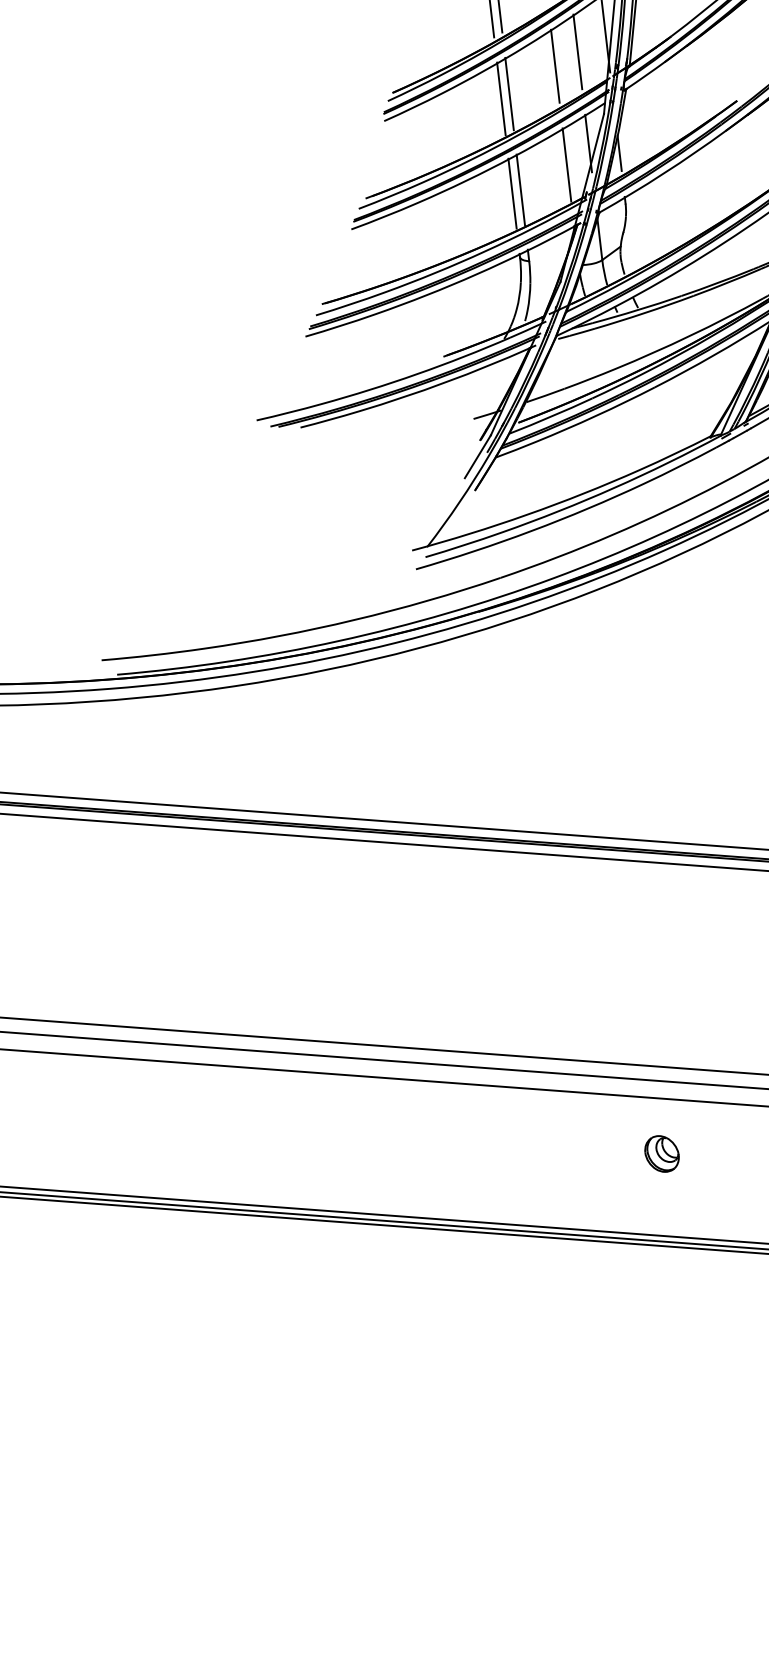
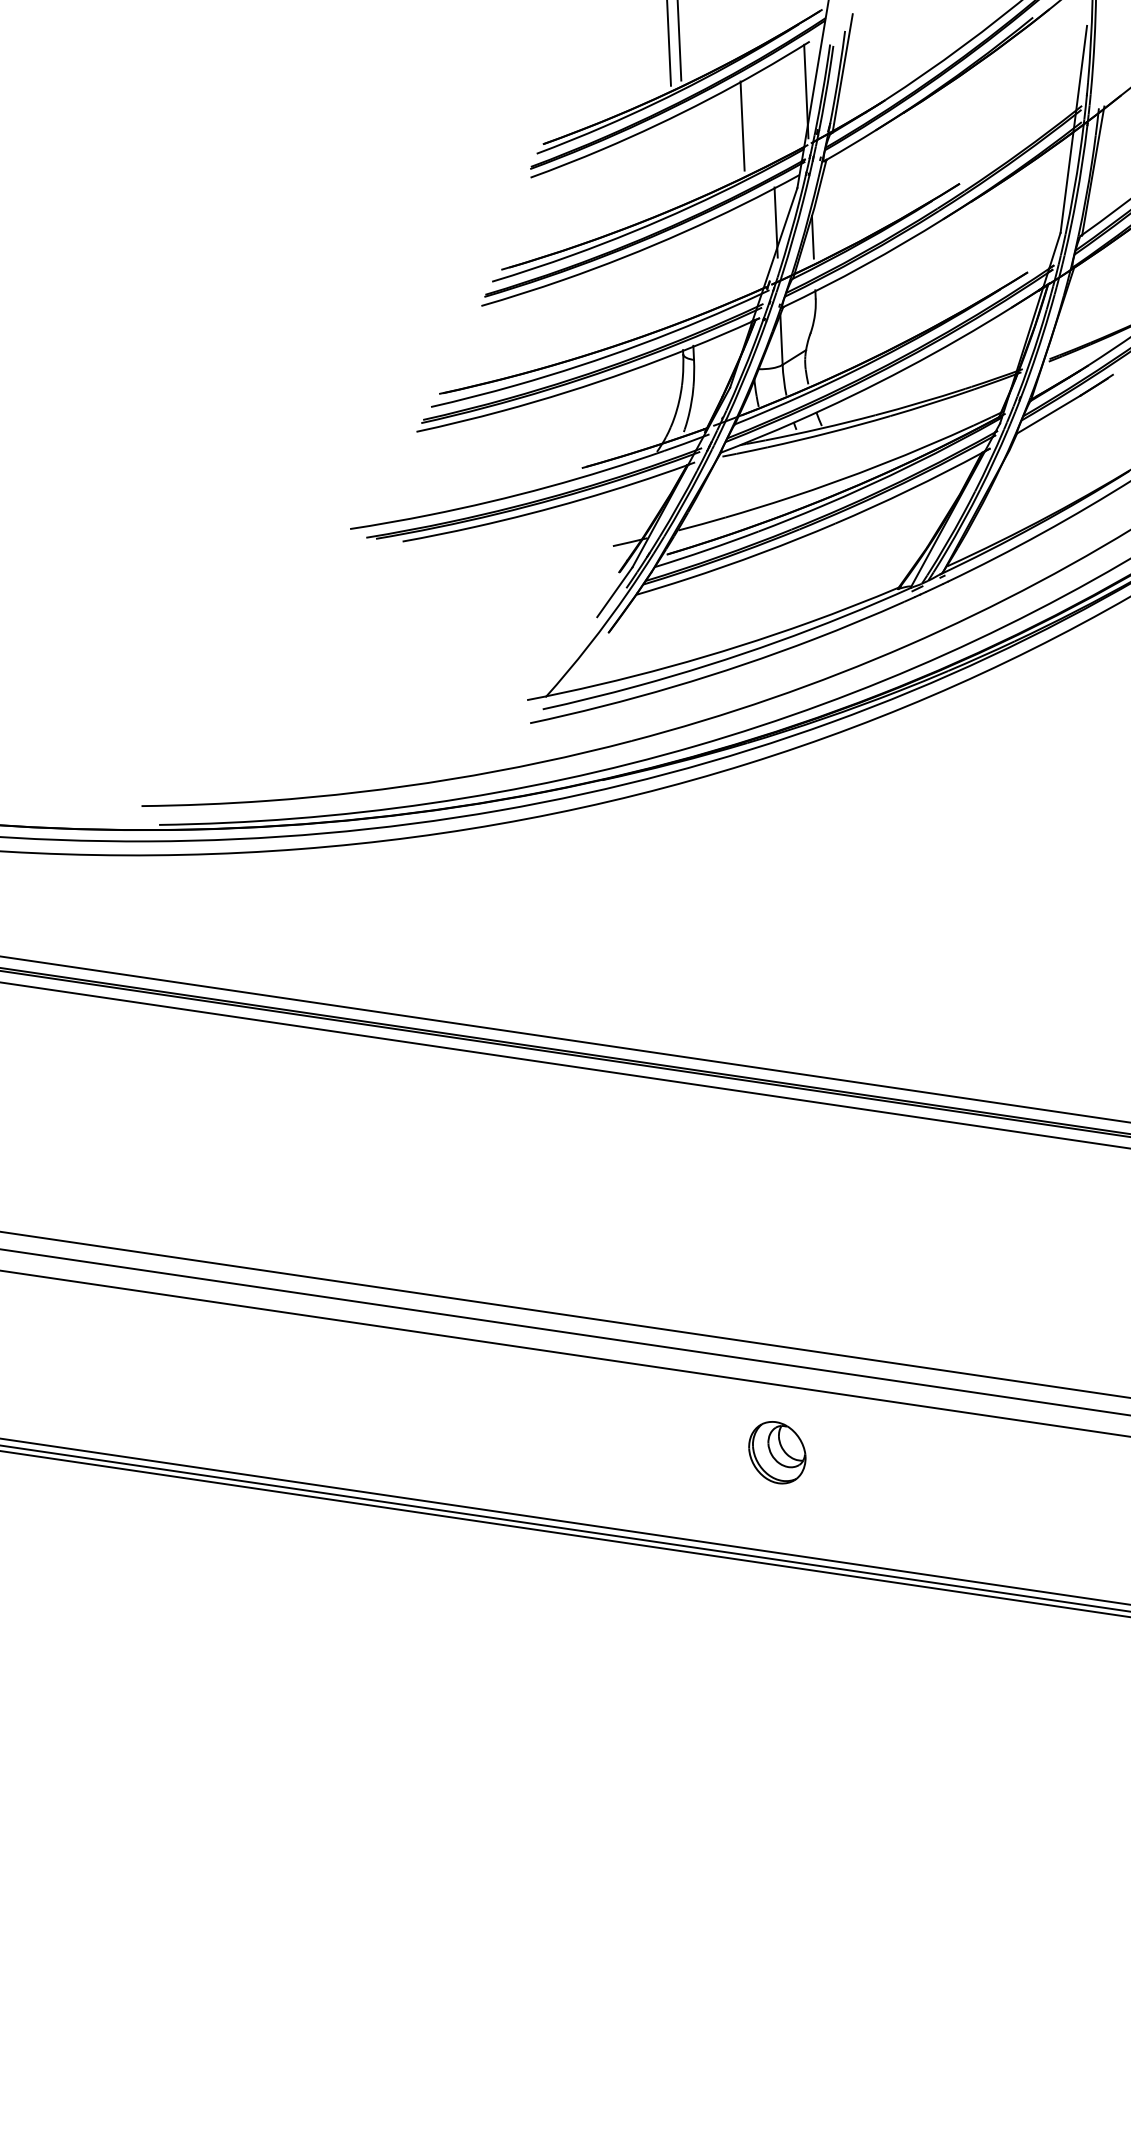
line: (578, 51) -> (771, 110), removed
line: (509, 93) -> (684, 155), removed
line: (501, 98) -> (674, 160), removed
line: (567, 164) -> (748, 246), removed
line: (521, 189) -> (690, 272), removed
line: (512, 193) -> (679, 276), removed
part: (662, 1153) -> (777, 1452), size x1.4

